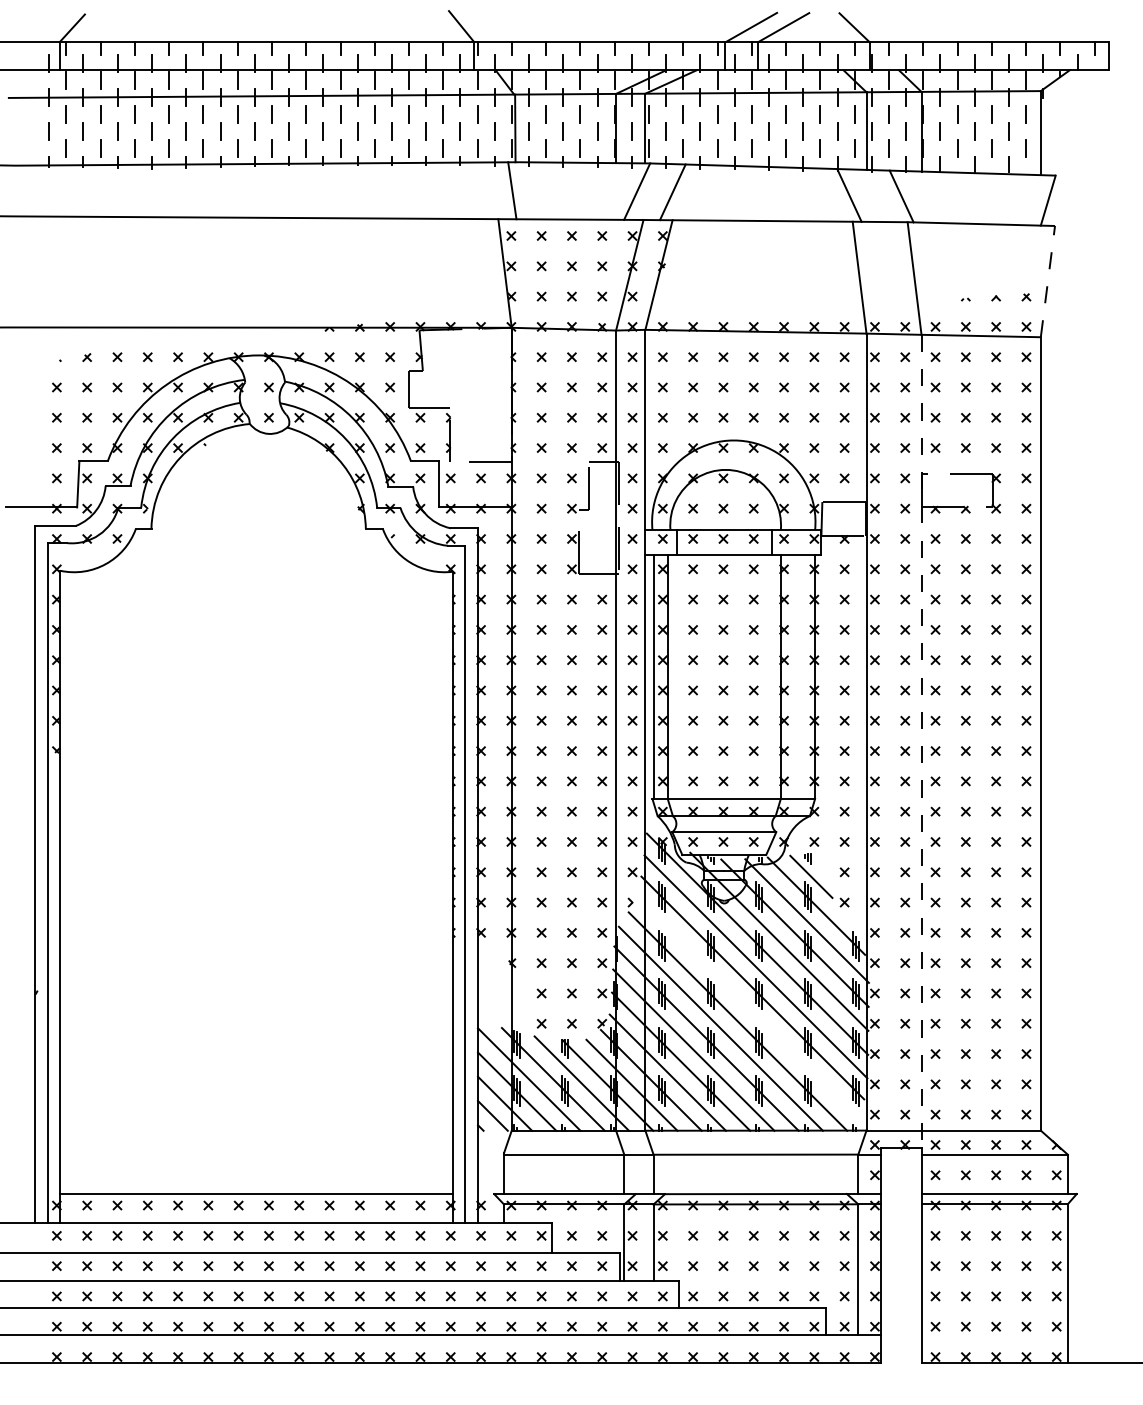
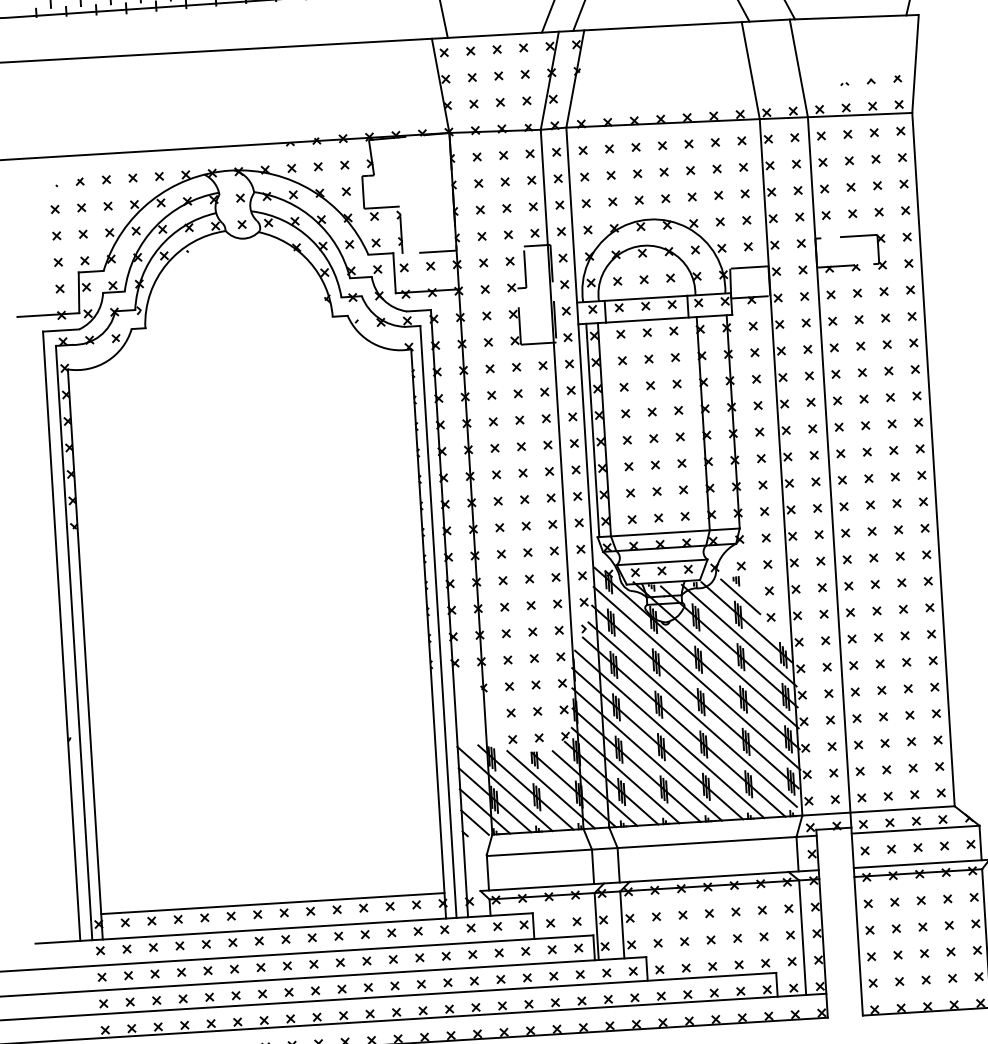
line: (1047, 281) -> (915, 63), dashed -> solid
line: (921, 741) -> (829, 472), dashed -> solid
line: (748, 1007) -> (692, 714), added

